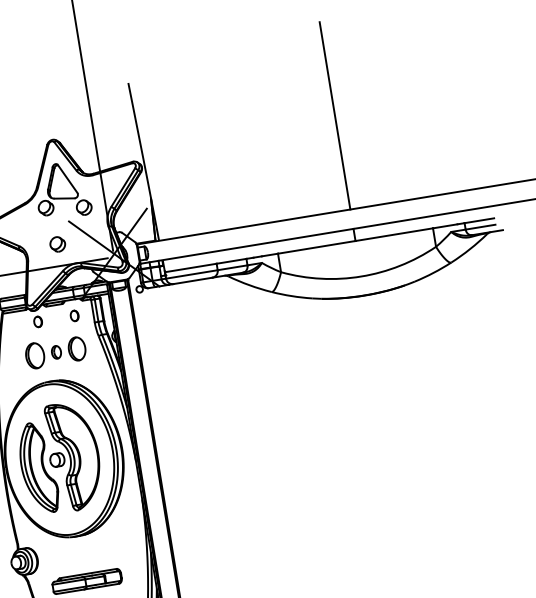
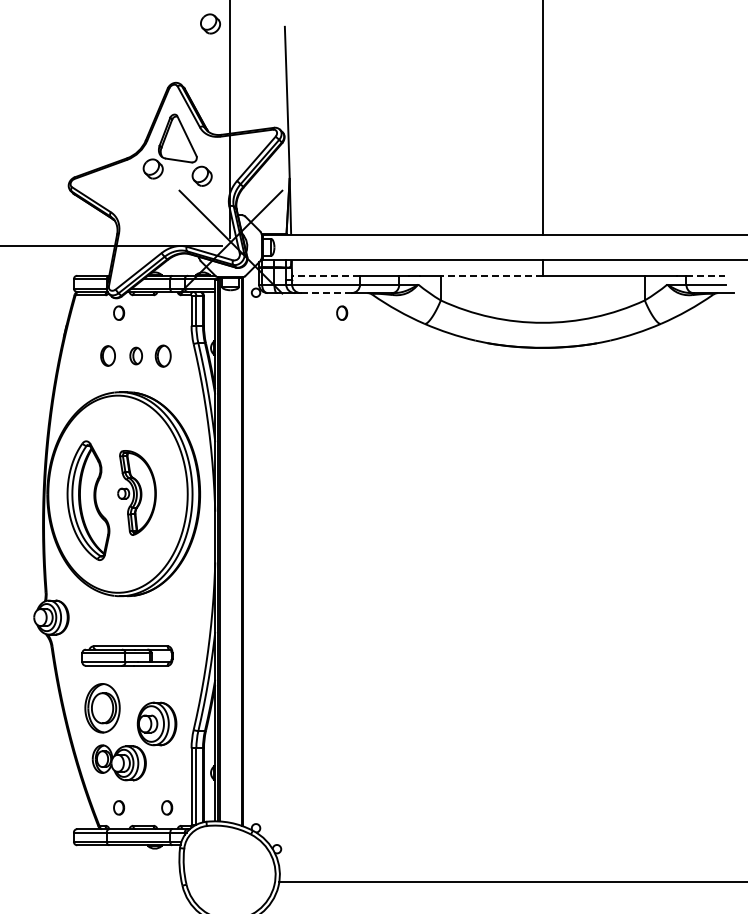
line: (479, 220) -> (706, 276), solid -> dashed
part: (57, 244) -> (210, 23), moved
line: (316, 247) -> (491, 276), solid -> dashed
line: (191, 268) -> (326, 276), solid -> dashed
line: (192, 281) -> (325, 293), solid -> dashed
part: (74, 315) -> (342, 312), moved
part: (76, 349) -> (162, 356), size x0.7
part: (34, 355) -> (107, 355), size x0.6
part: (73, 456) -> (136, 492), size x0.6

